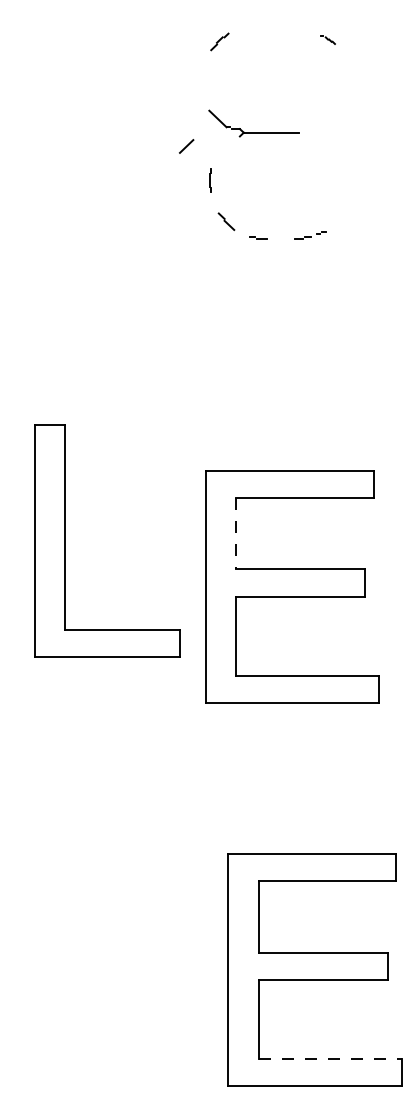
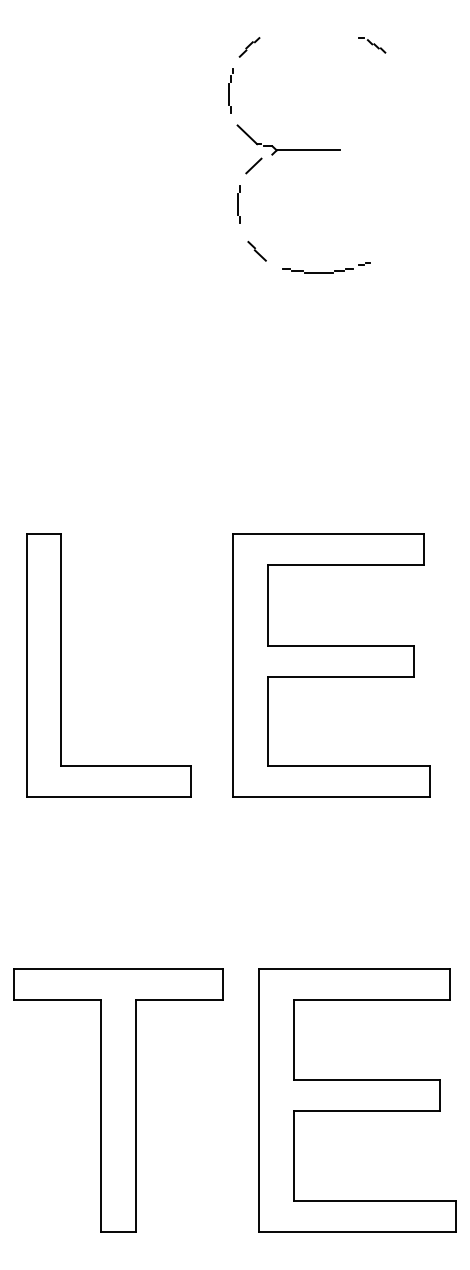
part: (328, 40) -> (372, 45), size x1.67
part: (203, 79) -> (230, 90), added
line: (186, 146) -> (253, 165), moved
part: (210, 180) -> (238, 204), size x1.43
line: (280, 241) -> (318, 273), added
line: (236, 533) -> (268, 605), dashed -> solid
part: (65, 541) -> (61, 665), moved
part: (104, 970) -> (118, 1100), added
line: (330, 1058) -> (375, 1200), dashed -> solid

